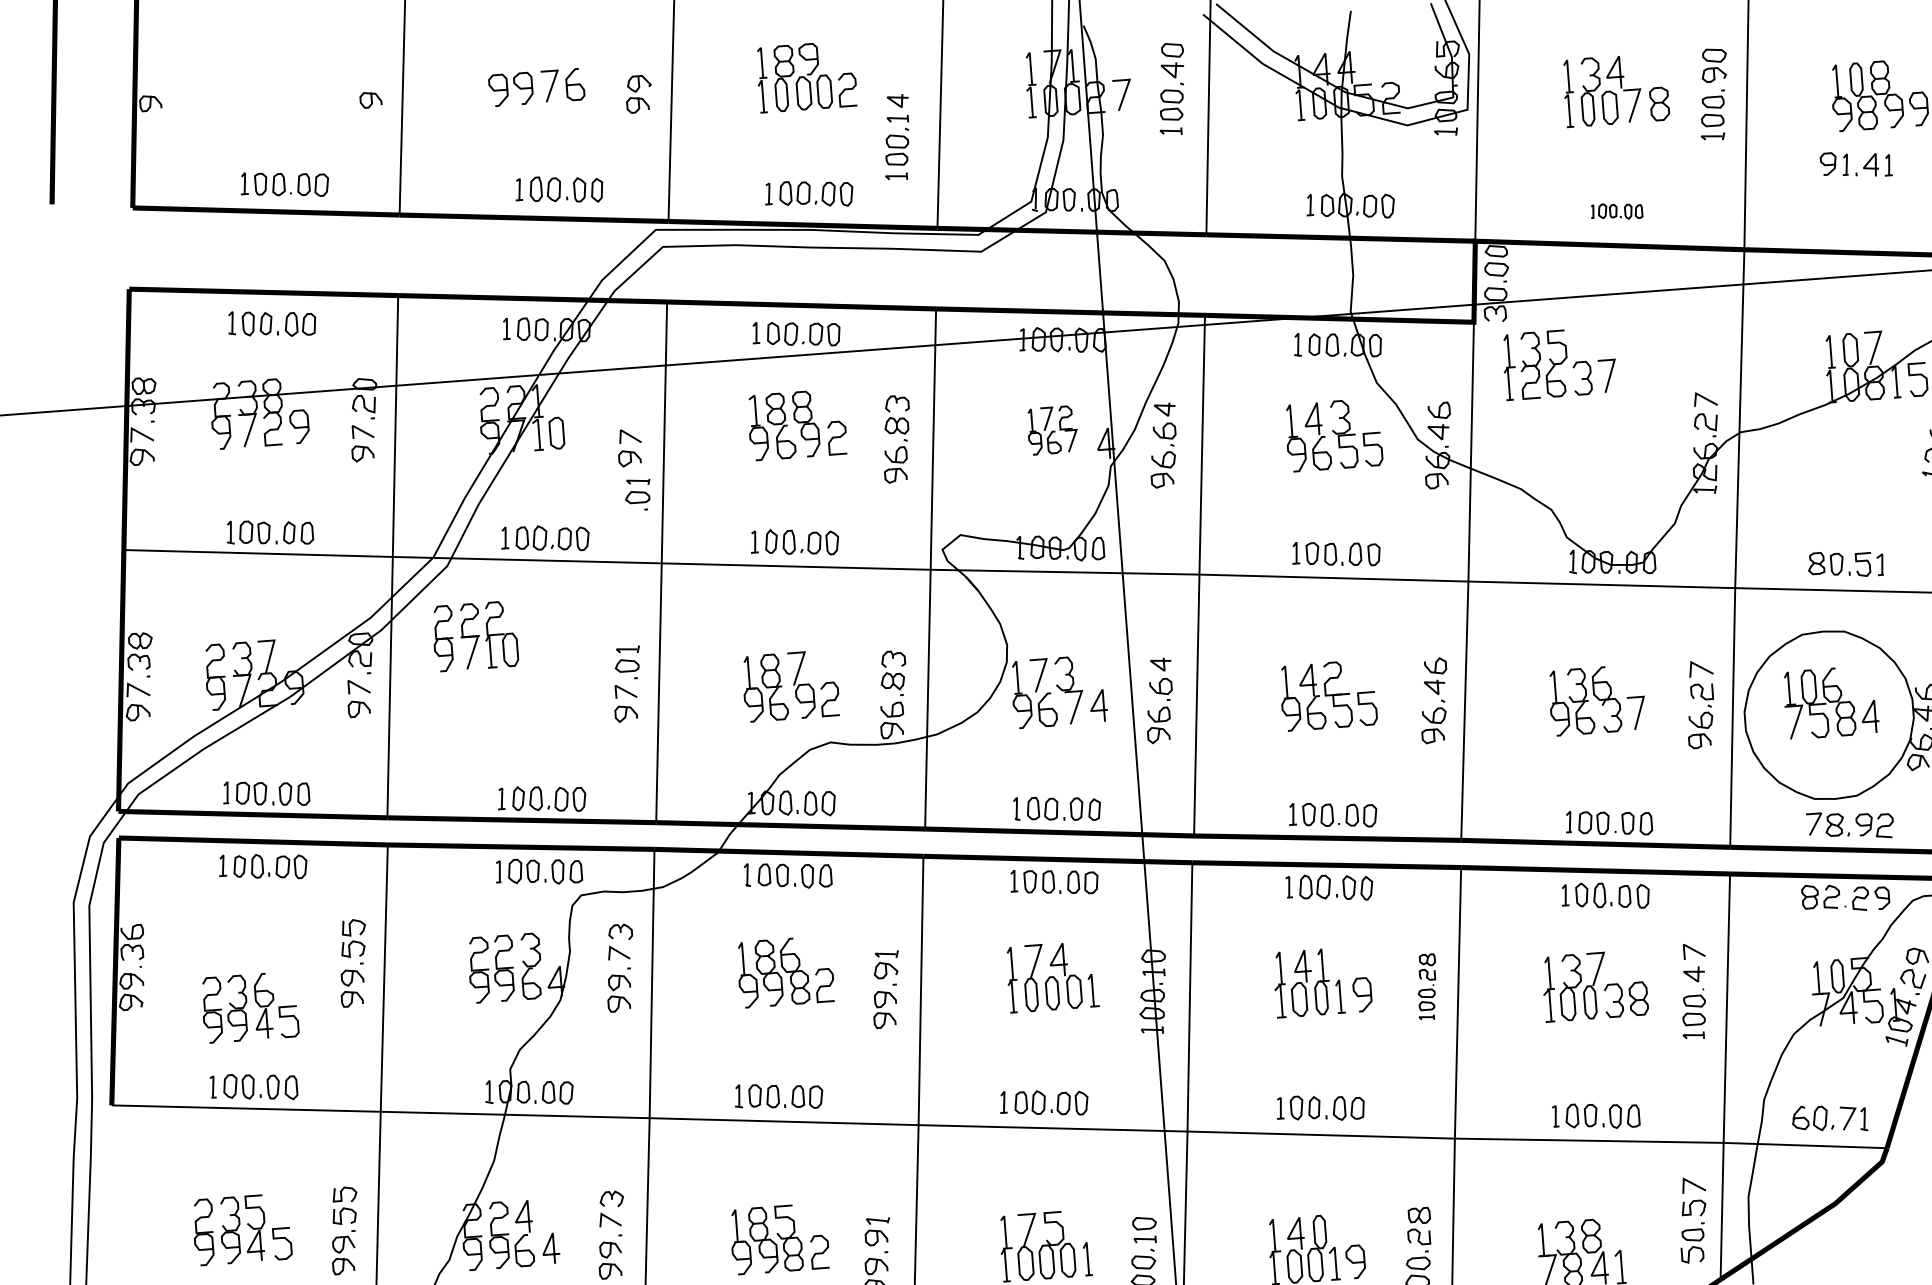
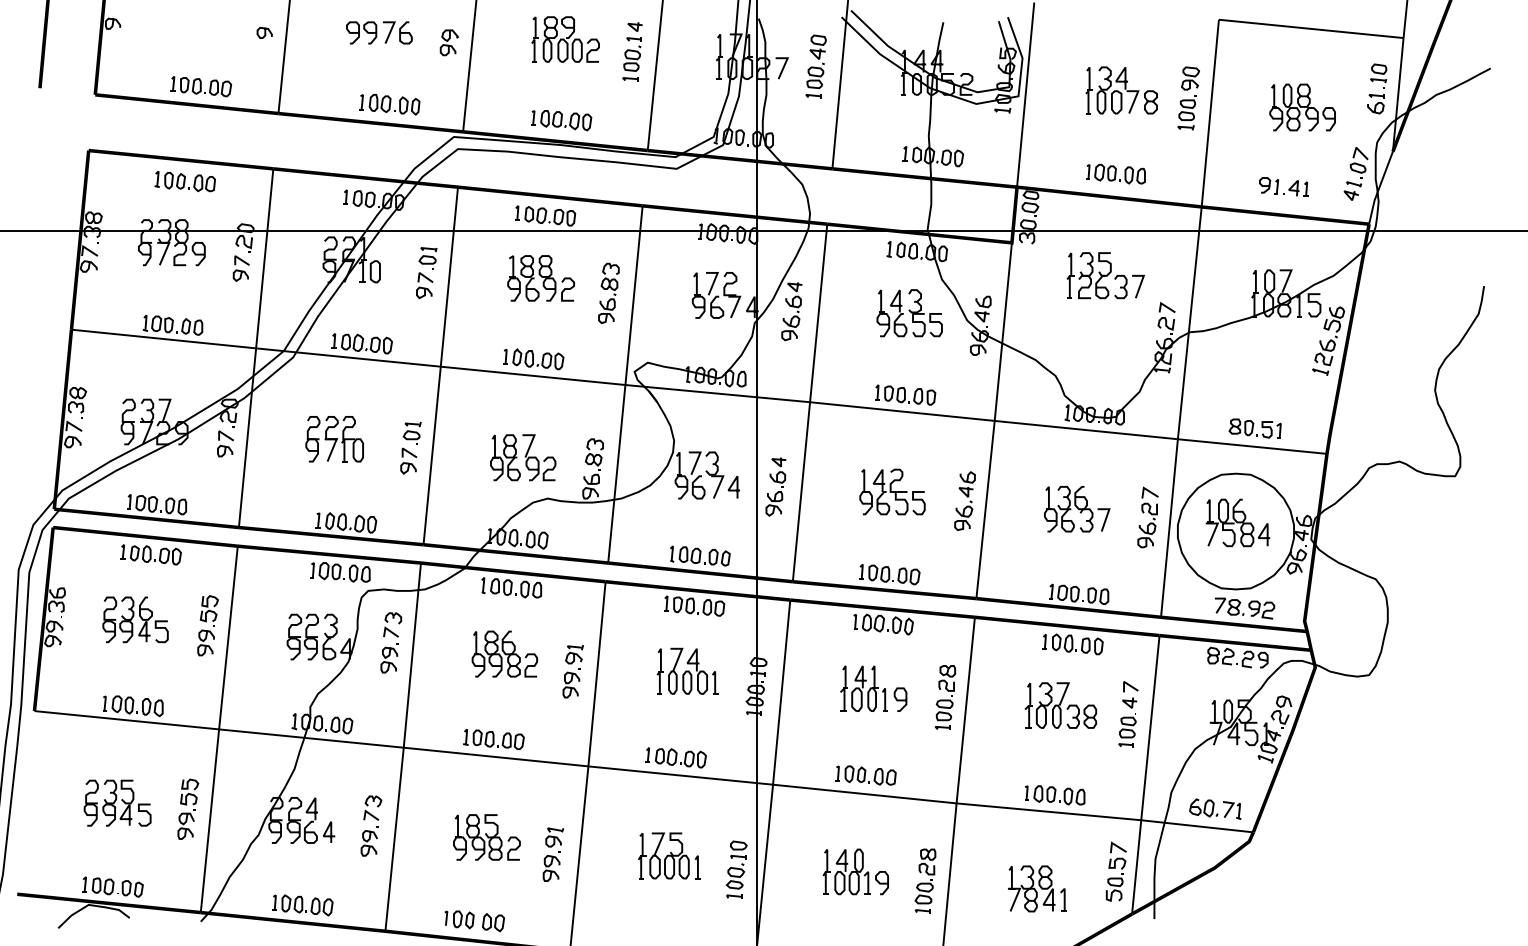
part: (896, 136) -> (632, 51), moved
part: (1855, 163) -> (1283, 186), moved
part: (1616, 210) -> (1115, 173), size x1.67
part: (1559, 363) -> (1105, 275), moved
part: (1052, 430) -> (716, 295), size x1.43
part: (637, 495) -> (427, 258), moved
part: (474, 636) -> (334, 439), moved
part: (1425, 986) -> (944, 697), size x1.43
part: (249, 1006) -> (135, 619), moved

